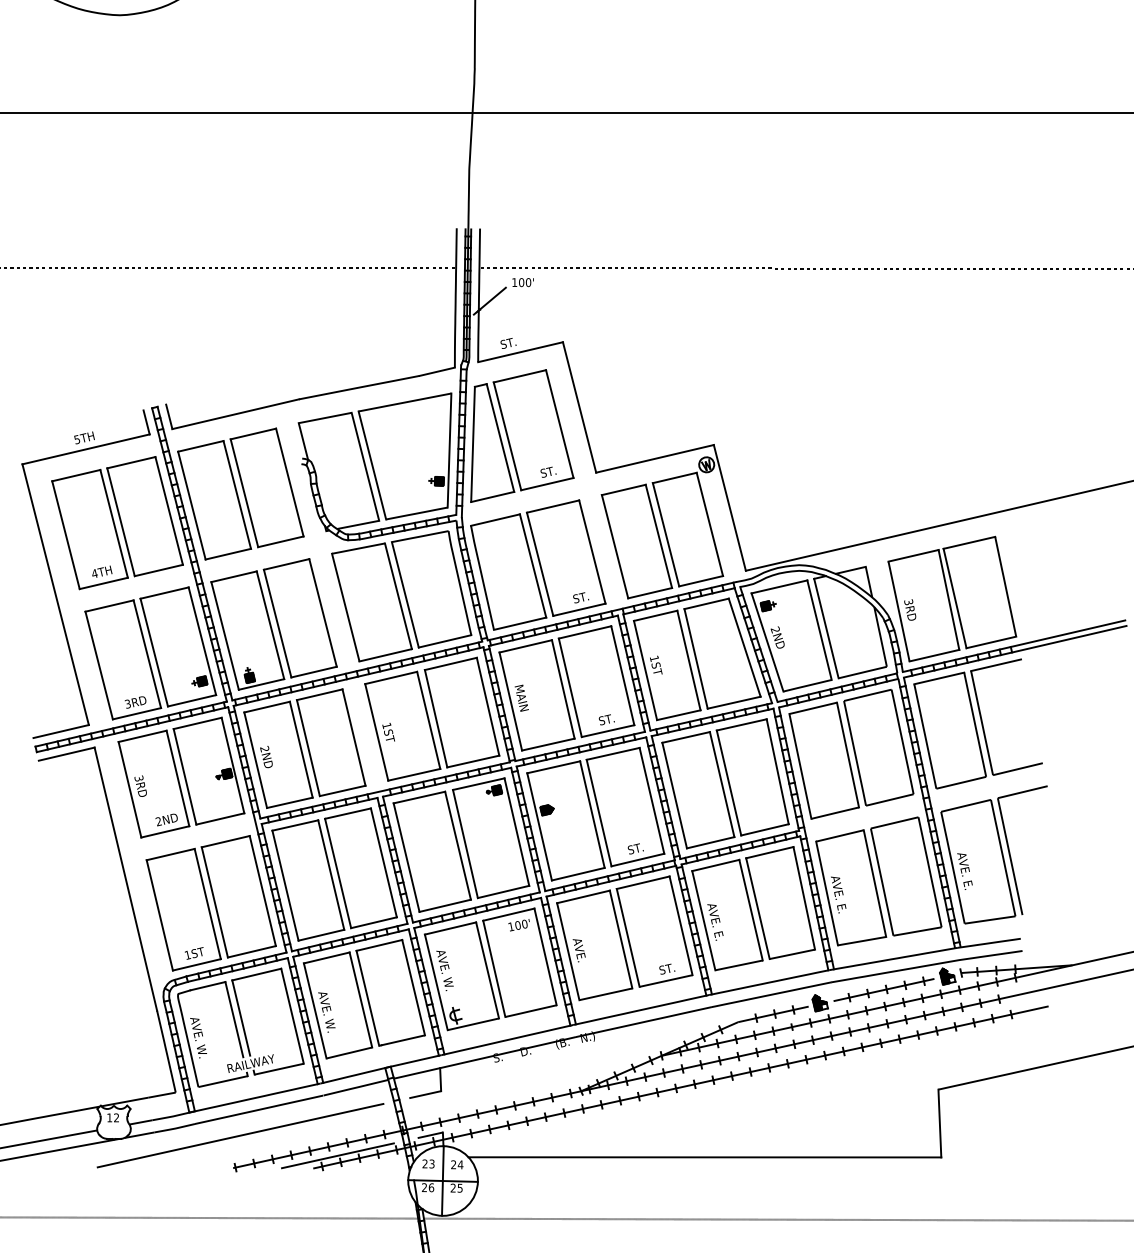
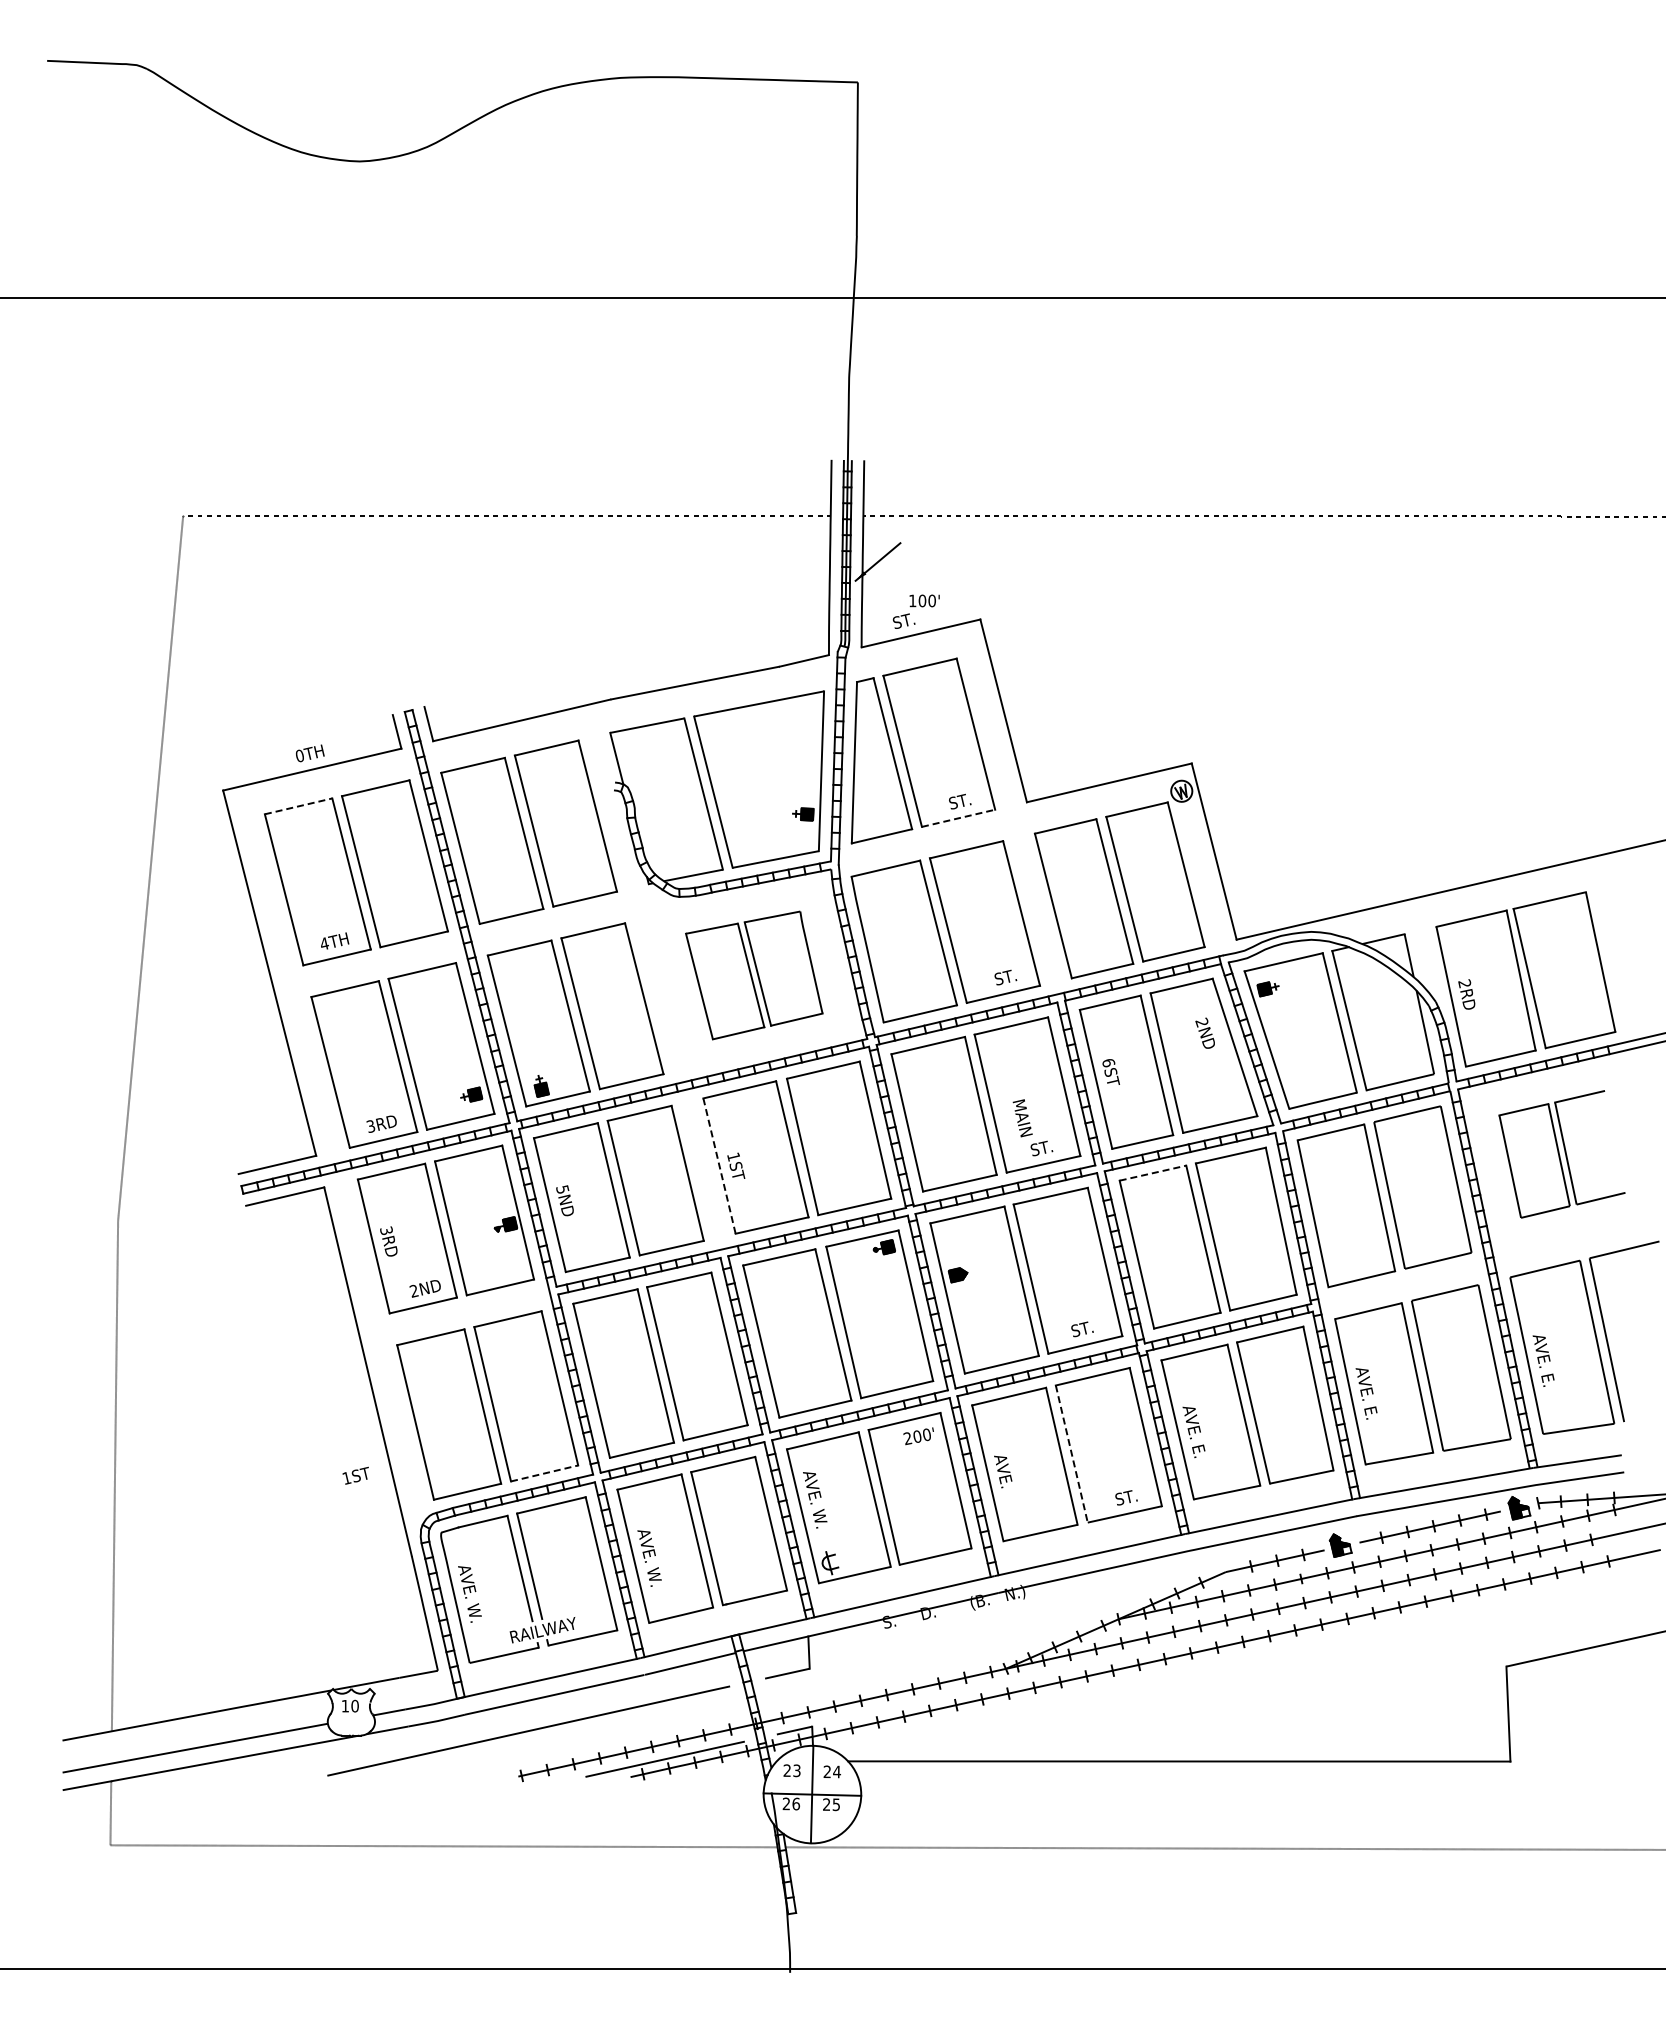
text: (523, 282) -> (924, 600), moved
text: (76, 439) -> (299, 755), 5TH -> 0TH
line: (76, 475) -> (298, 806), solid -> dashed
line: (547, 484) -> (958, 818), solid -> dashed
part: (401, 596) -> (753, 975), size x0.7
text: (908, 602) -> (1464, 983), 3RD -> 2RD
text: (777, 637) -> (1204, 1032), moved
text: (654, 658) -> (1108, 1062), 1ST -> 6ST
text: (521, 698) -> (1022, 1118), moved
part: (977, 724) -> (1561, 1154), size x0.7
line: (376, 732) -> (719, 1166), solid -> dashed
line: (686, 737) -> (1153, 1173), solid -> dashed
text: (264, 749) -> (562, 1189), 2ND -> 5ND
text: (510, 926) -> (907, 1438), 100' -> 200'
line: (628, 938) -> (1071, 1454), solid -> dashed
line: (251, 951) -> (544, 1473), solid -> dashed
text: (194, 953) -> (355, 1475), moved
text: (116, 1118) -> (354, 1706), 12 -> 10

